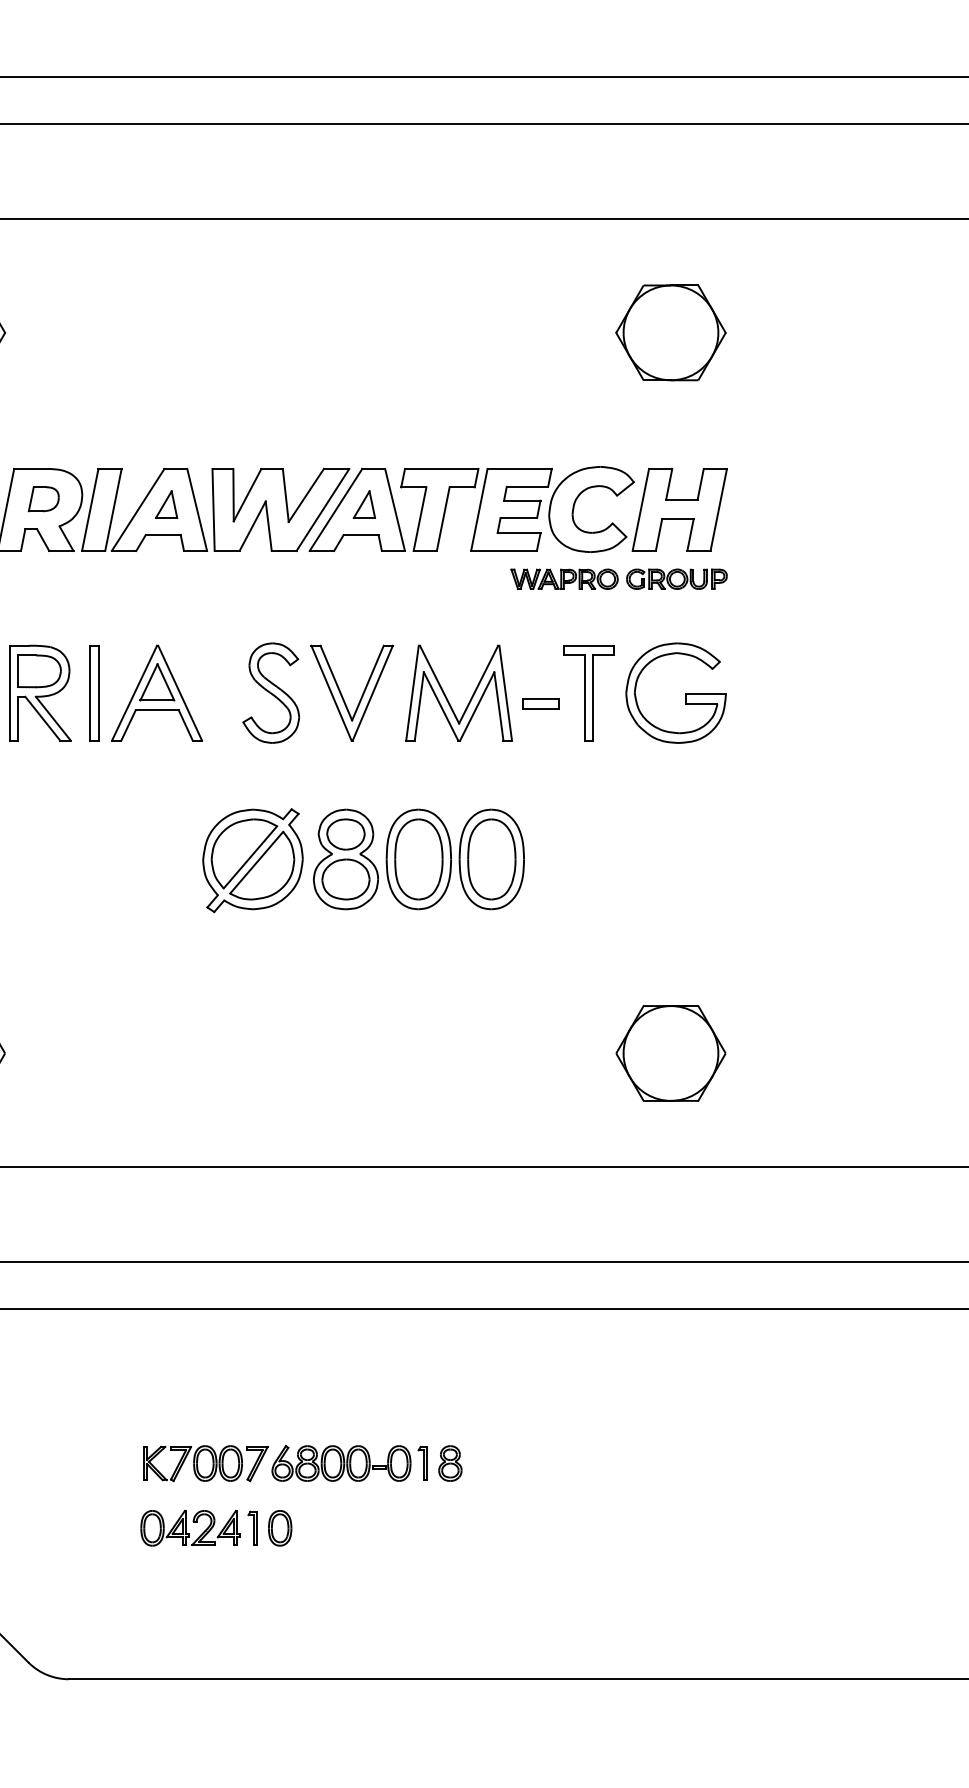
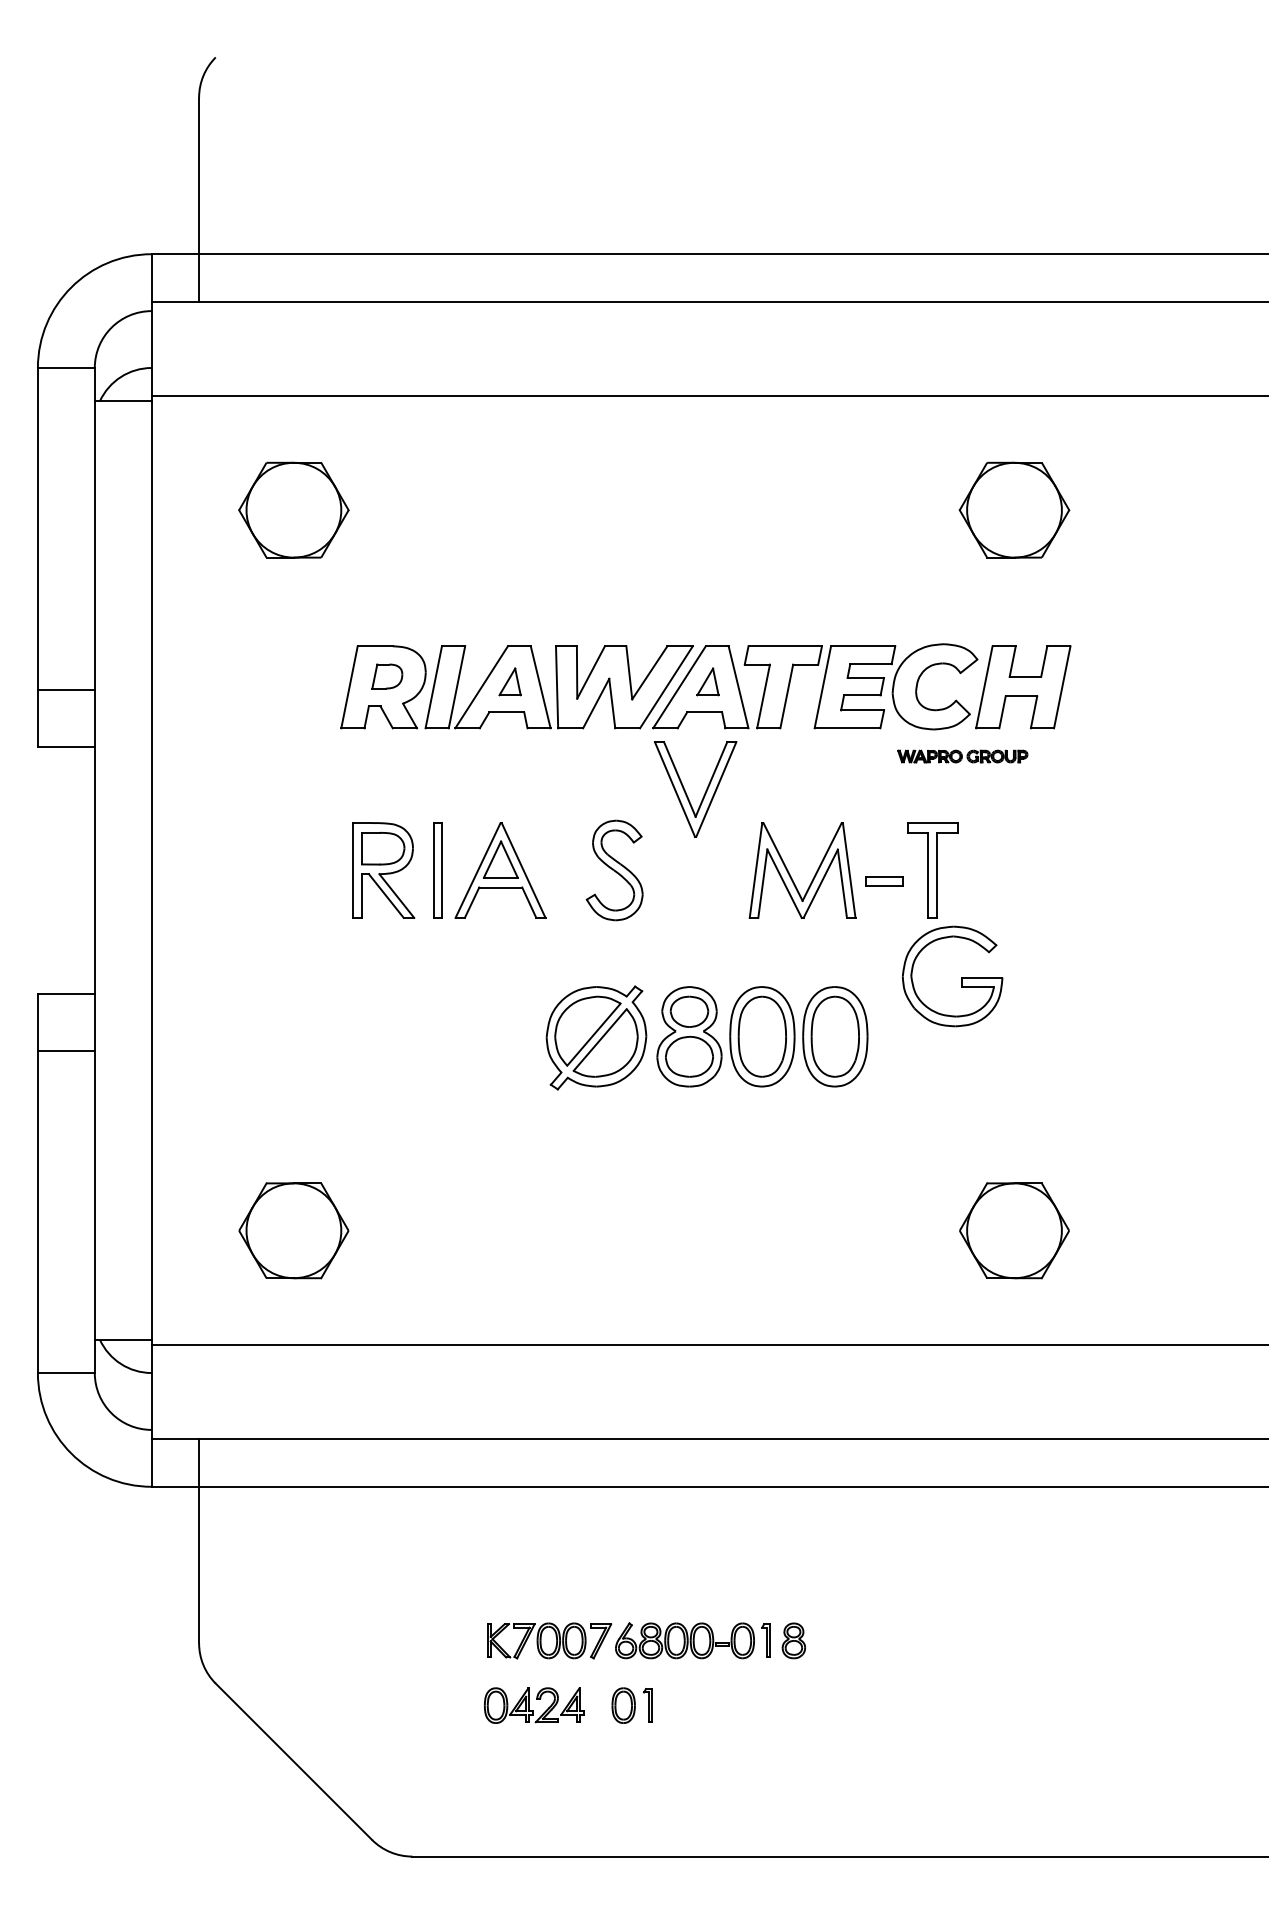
part: (618, 579) -> (962, 756), size x0.6
part: (684, 694) -> (961, 977), moved
part: (343, 698) -> (687, 794), moved
part: (251, 1528) -> (647, 1705), moved

